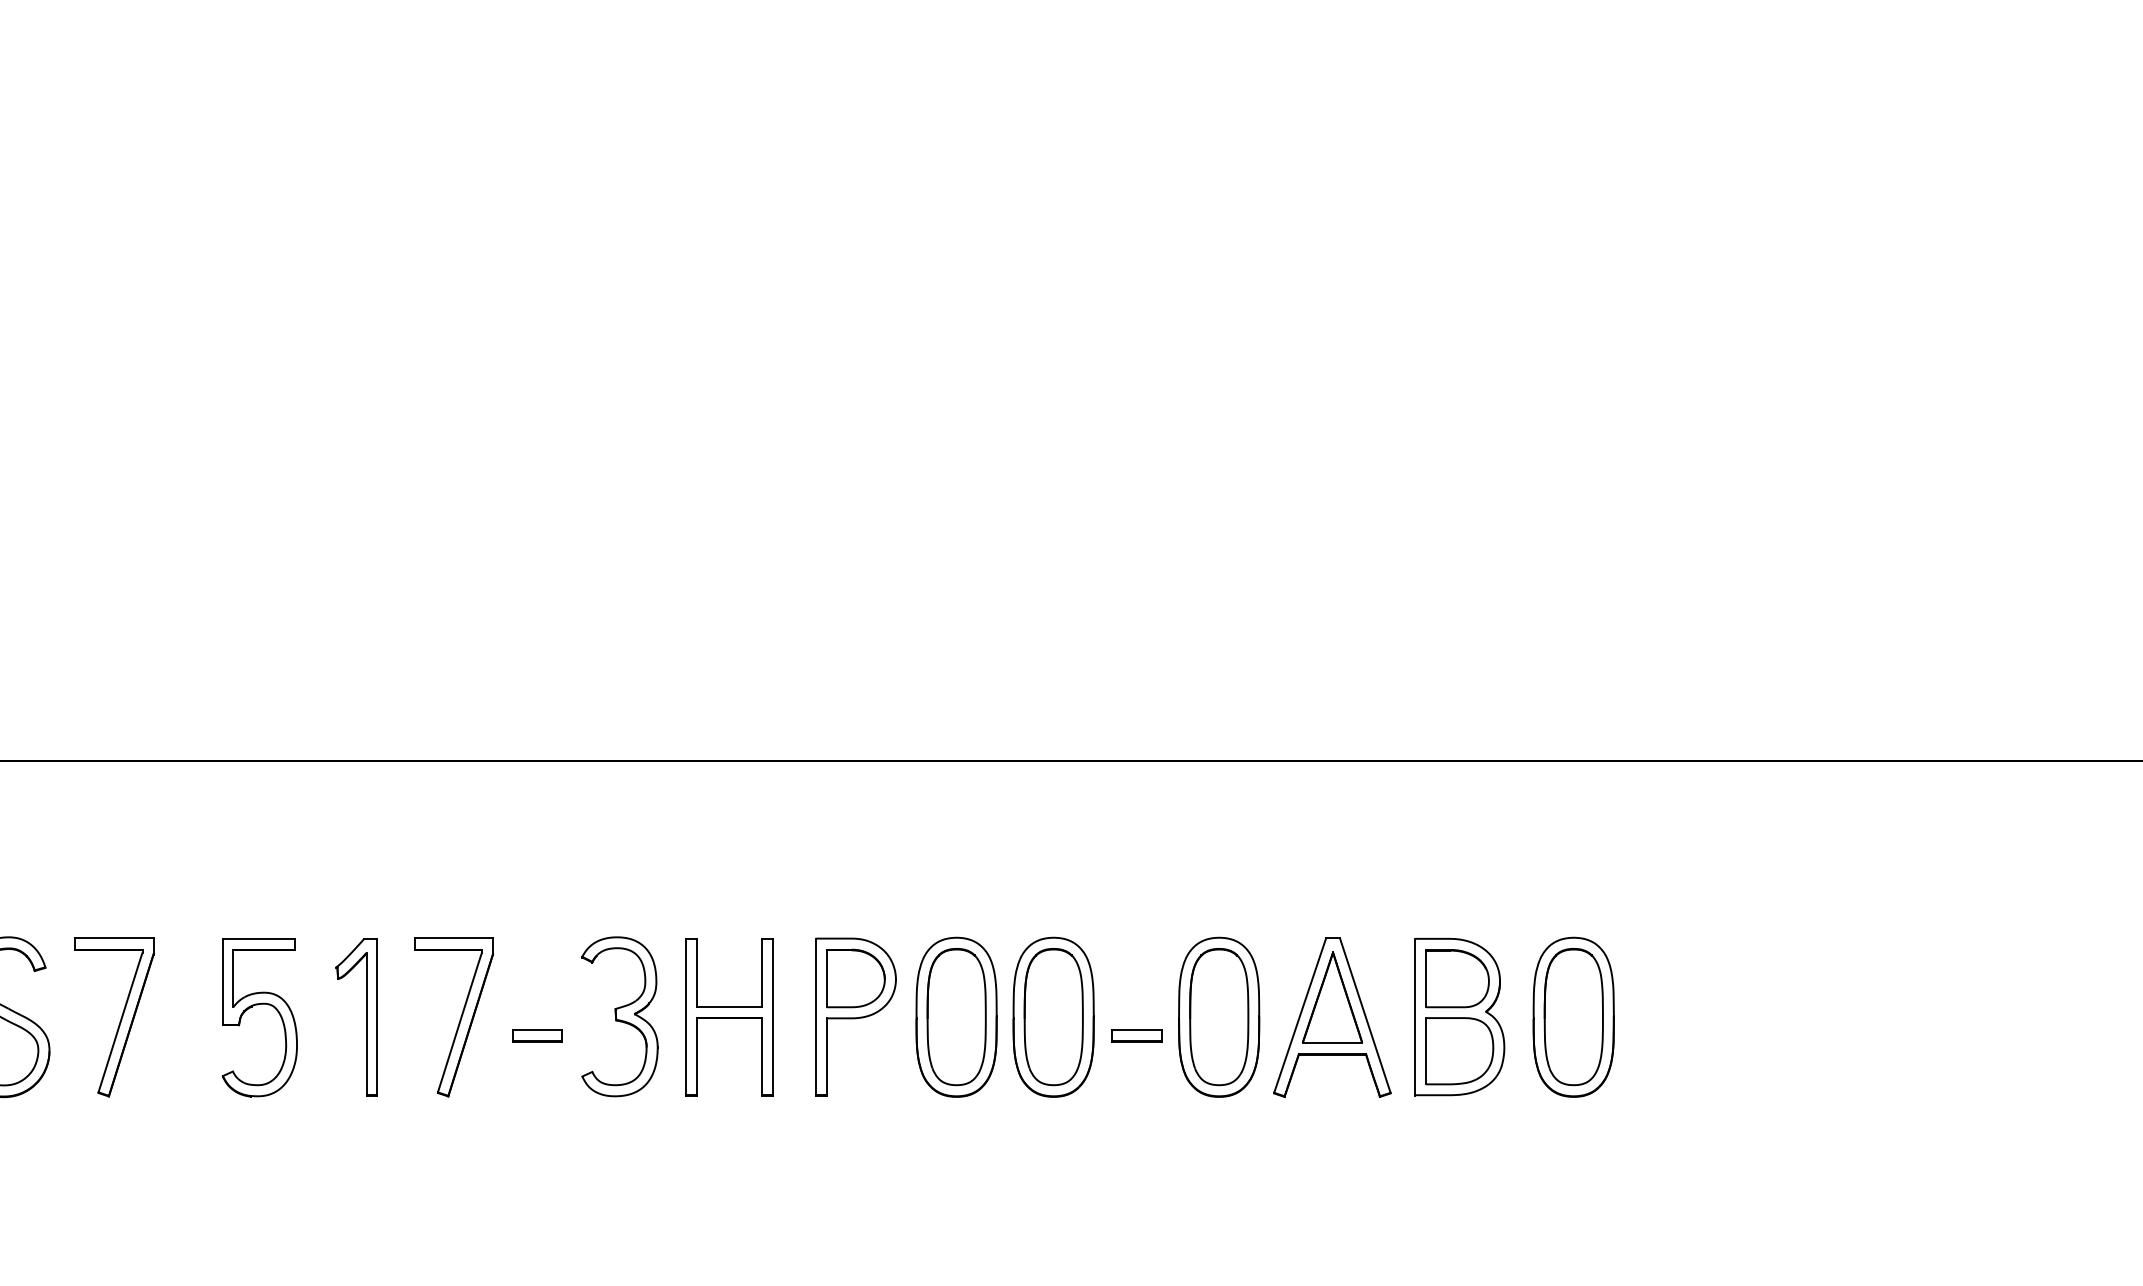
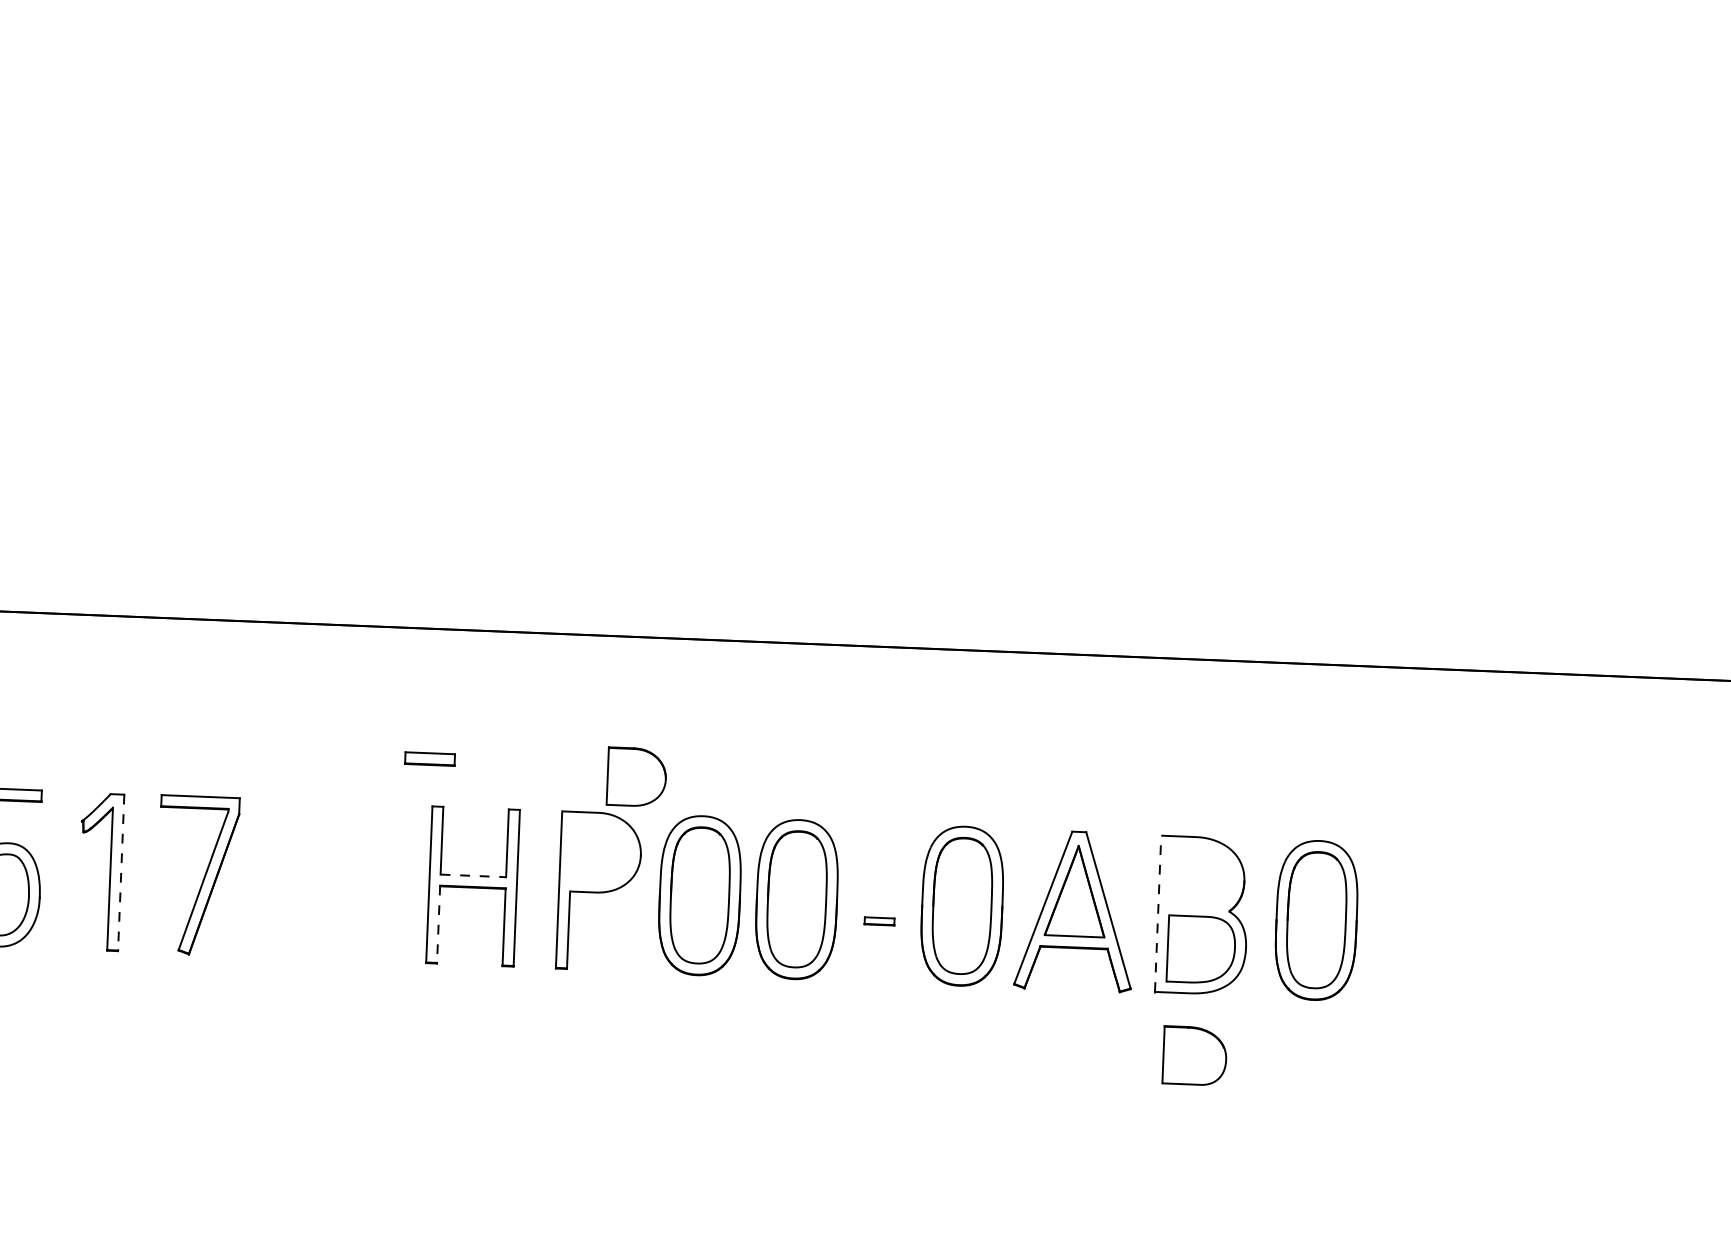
part: (855, 978) -> (636, 777), moved
part: (1457, 978) -> (1194, 1055), moved
line: (729, 1006) -> (473, 875), solid -> dashed
part: (619, 1016) -> (363, 881), removed
line: (1415, 1016) -> (1158, 913), solid -> dashed
line: (377, 1017) -> (121, 872), solid -> dashed
part: (537, 1035) -> (430, 758), moved
part: (1136, 1035) -> (878, 921), size x0.6
line: (696, 1056) -> (438, 924), solid -> dashed

